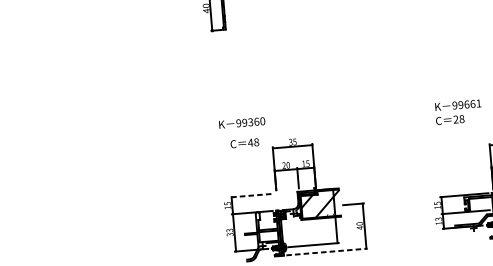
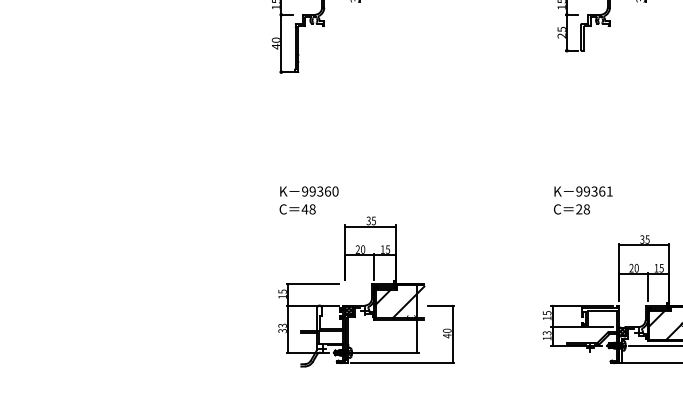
text: (466, 104) -> (594, 191), 99661 -> 99361
text: (244, 143) -> (297, 209), moved
line: (250, 196) -> (312, 284), dashed -> solid
line: (326, 251) -> (402, 362), dashed -> solid

